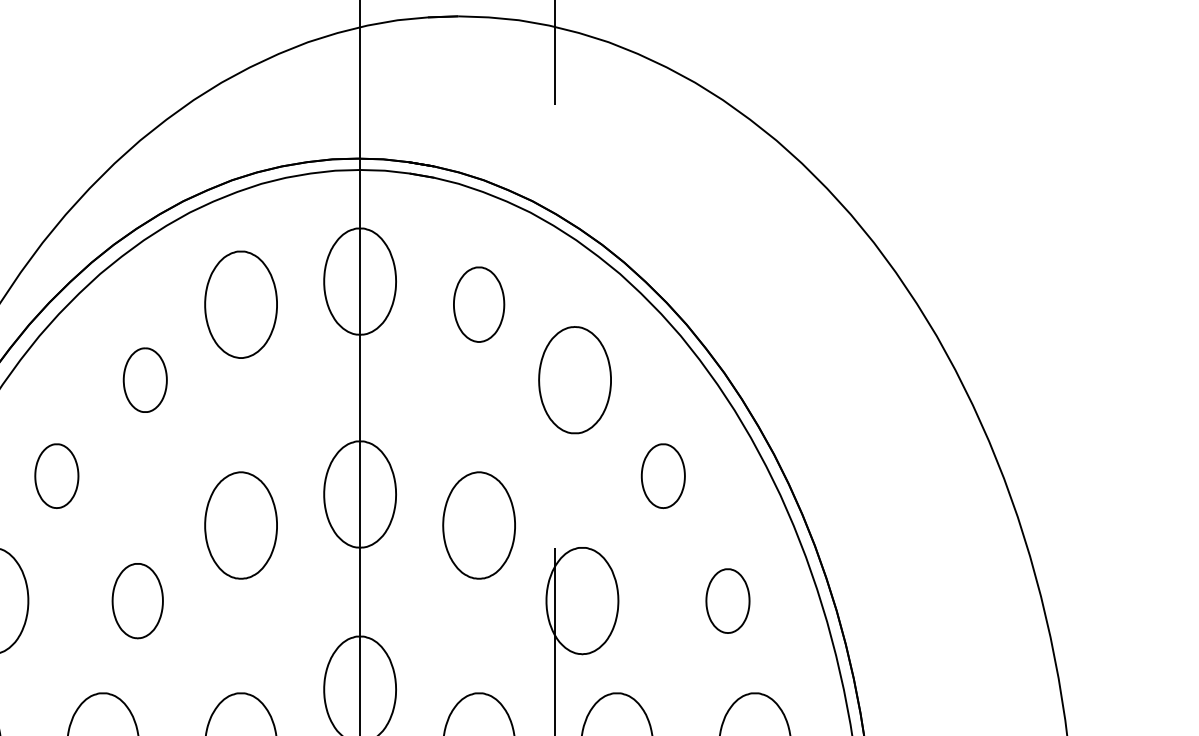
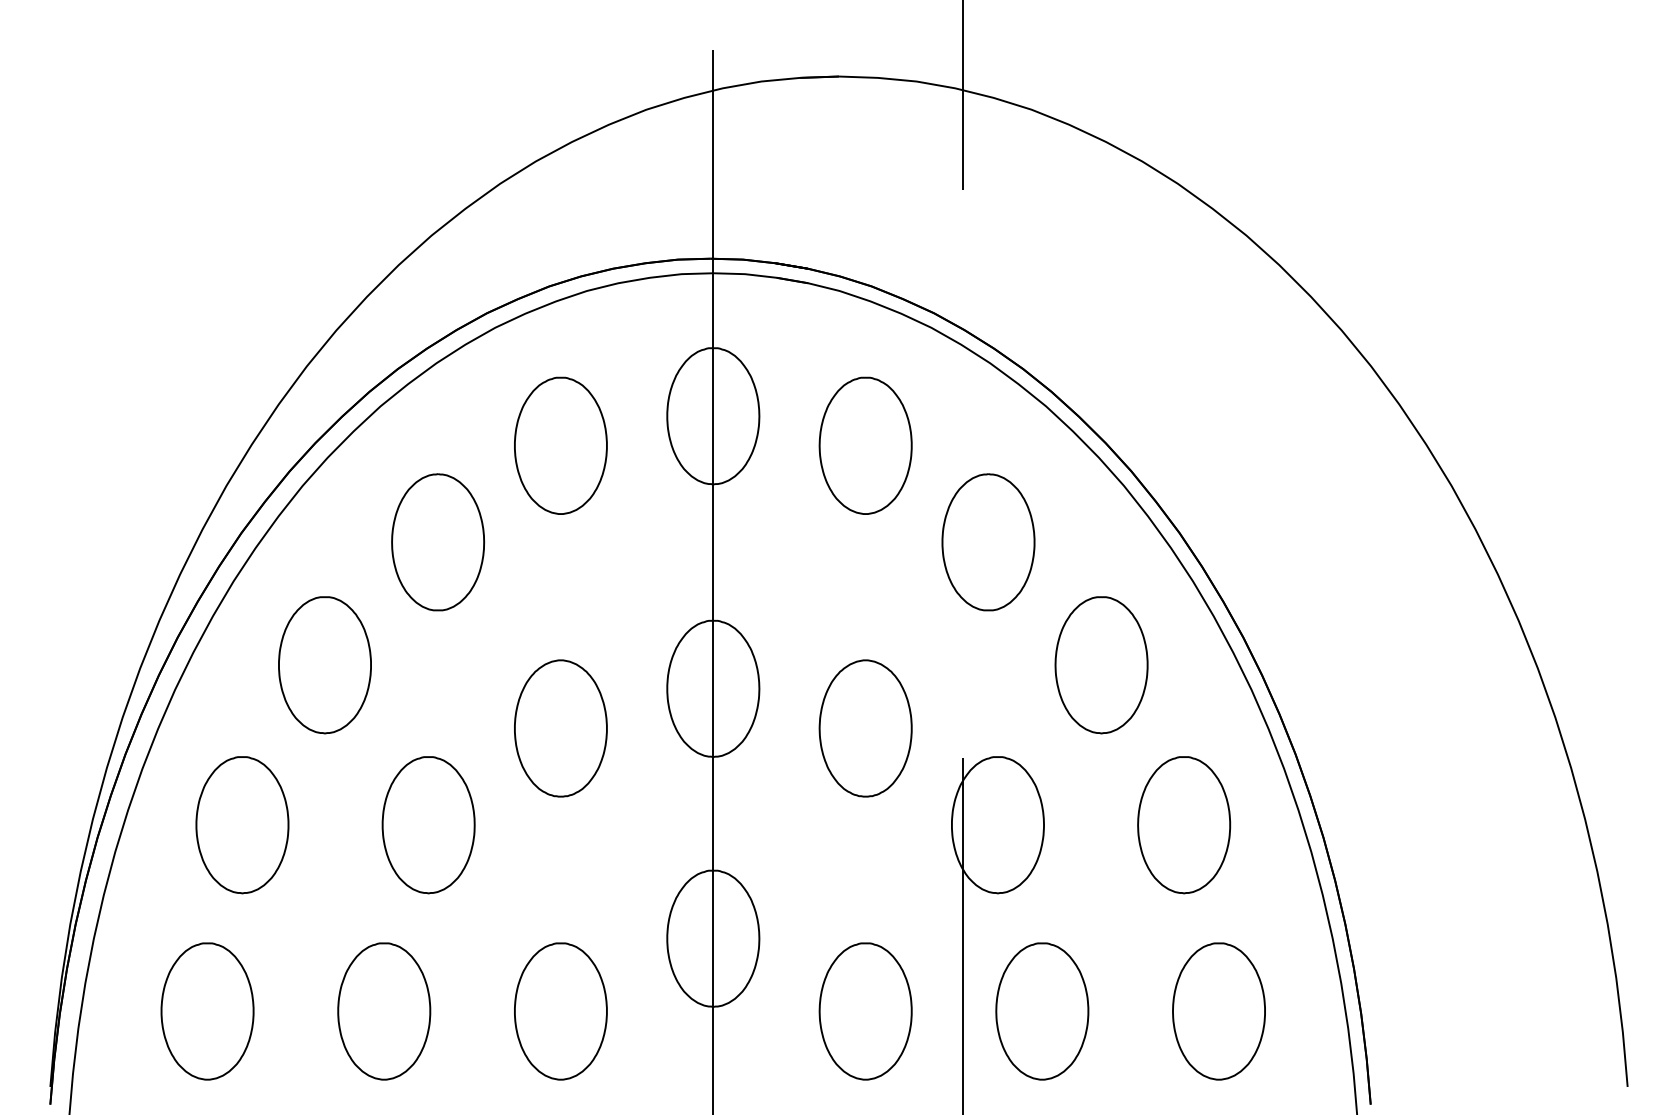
part: (478, 304) -> (865, 445), size x1.43
part: (145, 380) -> (438, 542), size x1.67
part: (56, 476) -> (324, 665), size x1.67
part: (663, 476) -> (1101, 665), size x1.67
part: (137, 601) -> (428, 825), size x1.43
part: (728, 601) -> (1184, 825), size x1.67

